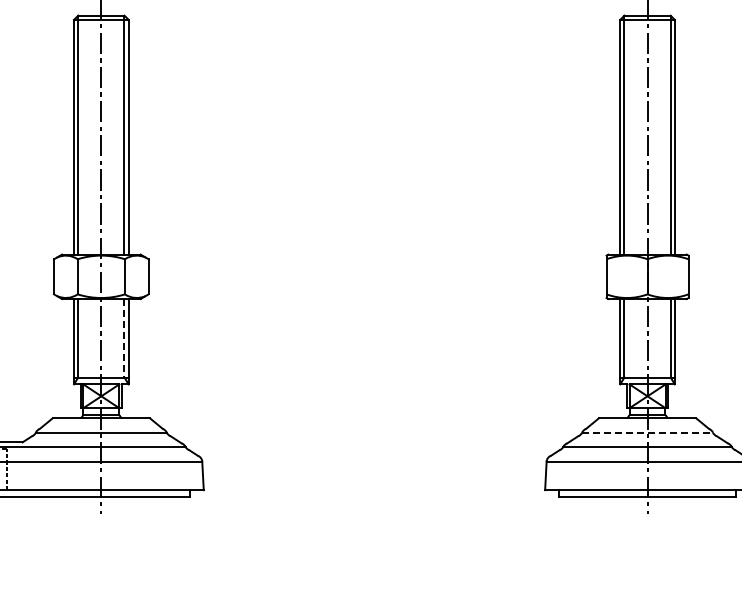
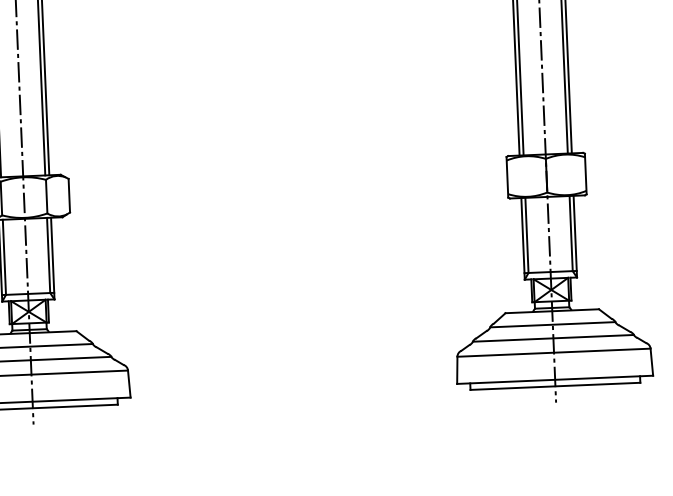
line: (124, 338) -> (48, 255), dashed -> solid
line: (648, 432) -> (553, 324), dashed -> solid

